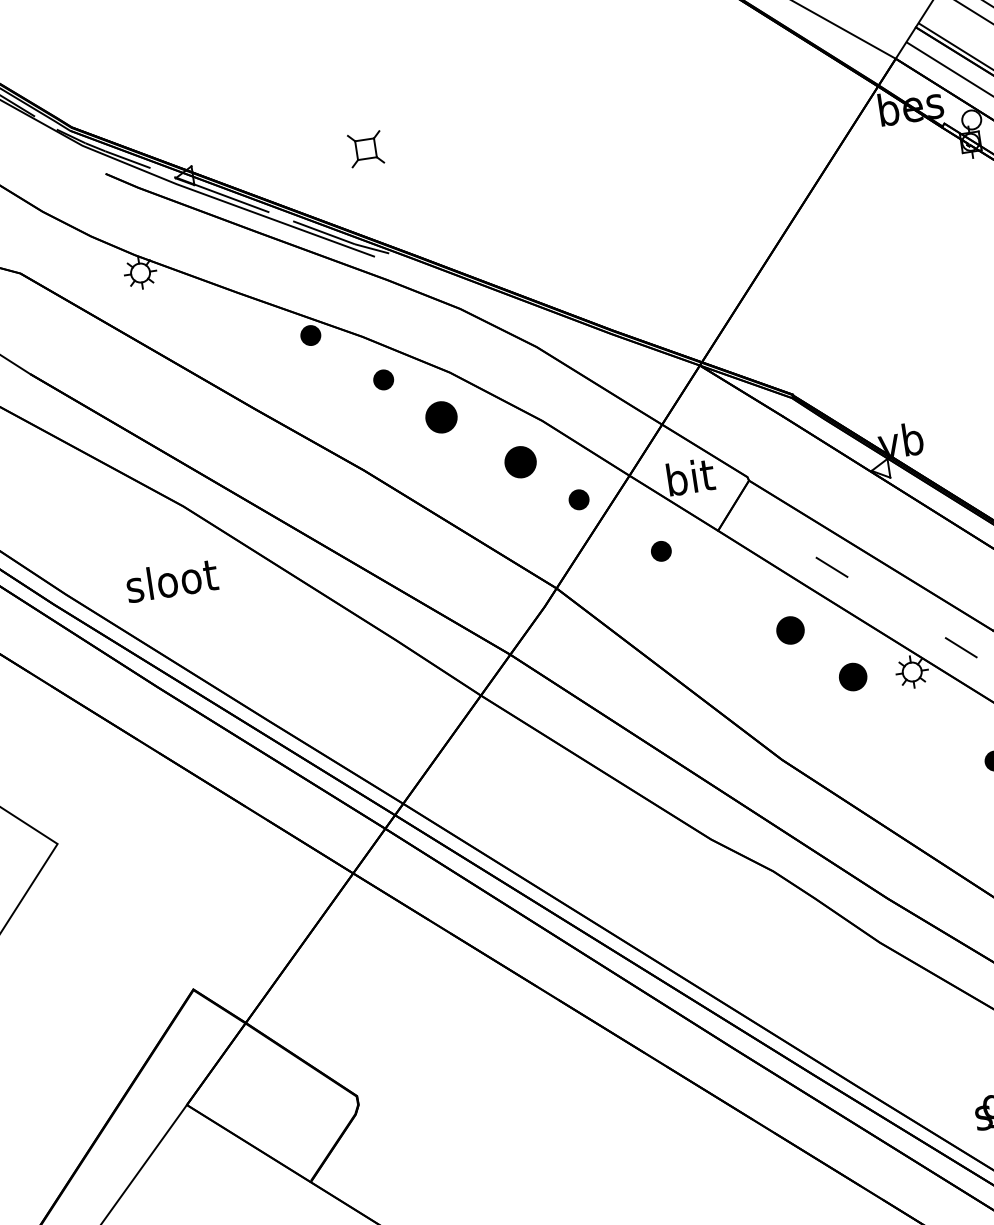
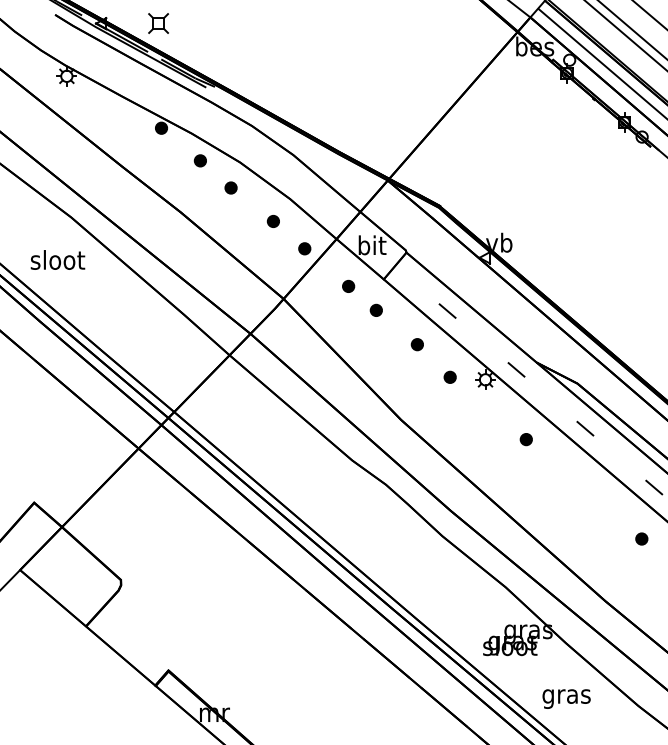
part: (365, 149) -> (158, 23), moved
part: (440, 416) -> (230, 187), size x0.62
part: (518, 462) -> (272, 221), size x0.62
part: (711, 582) -> (375, 309), added
part: (788, 630) -> (416, 344), size x0.71
part: (851, 675) -> (449, 376), size x0.71

